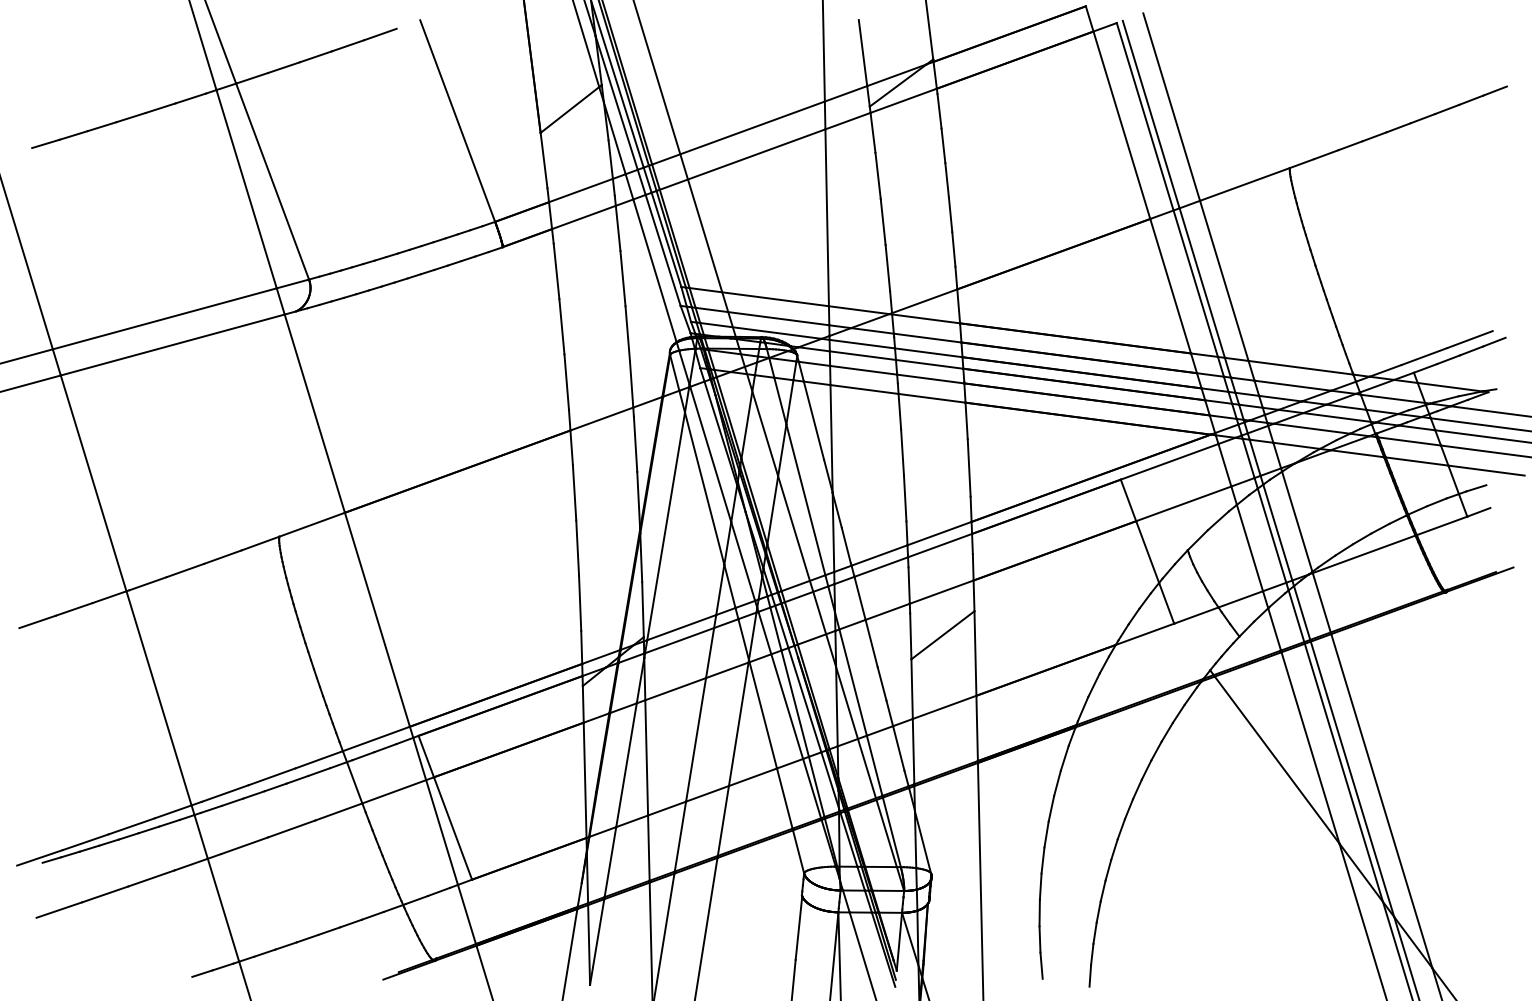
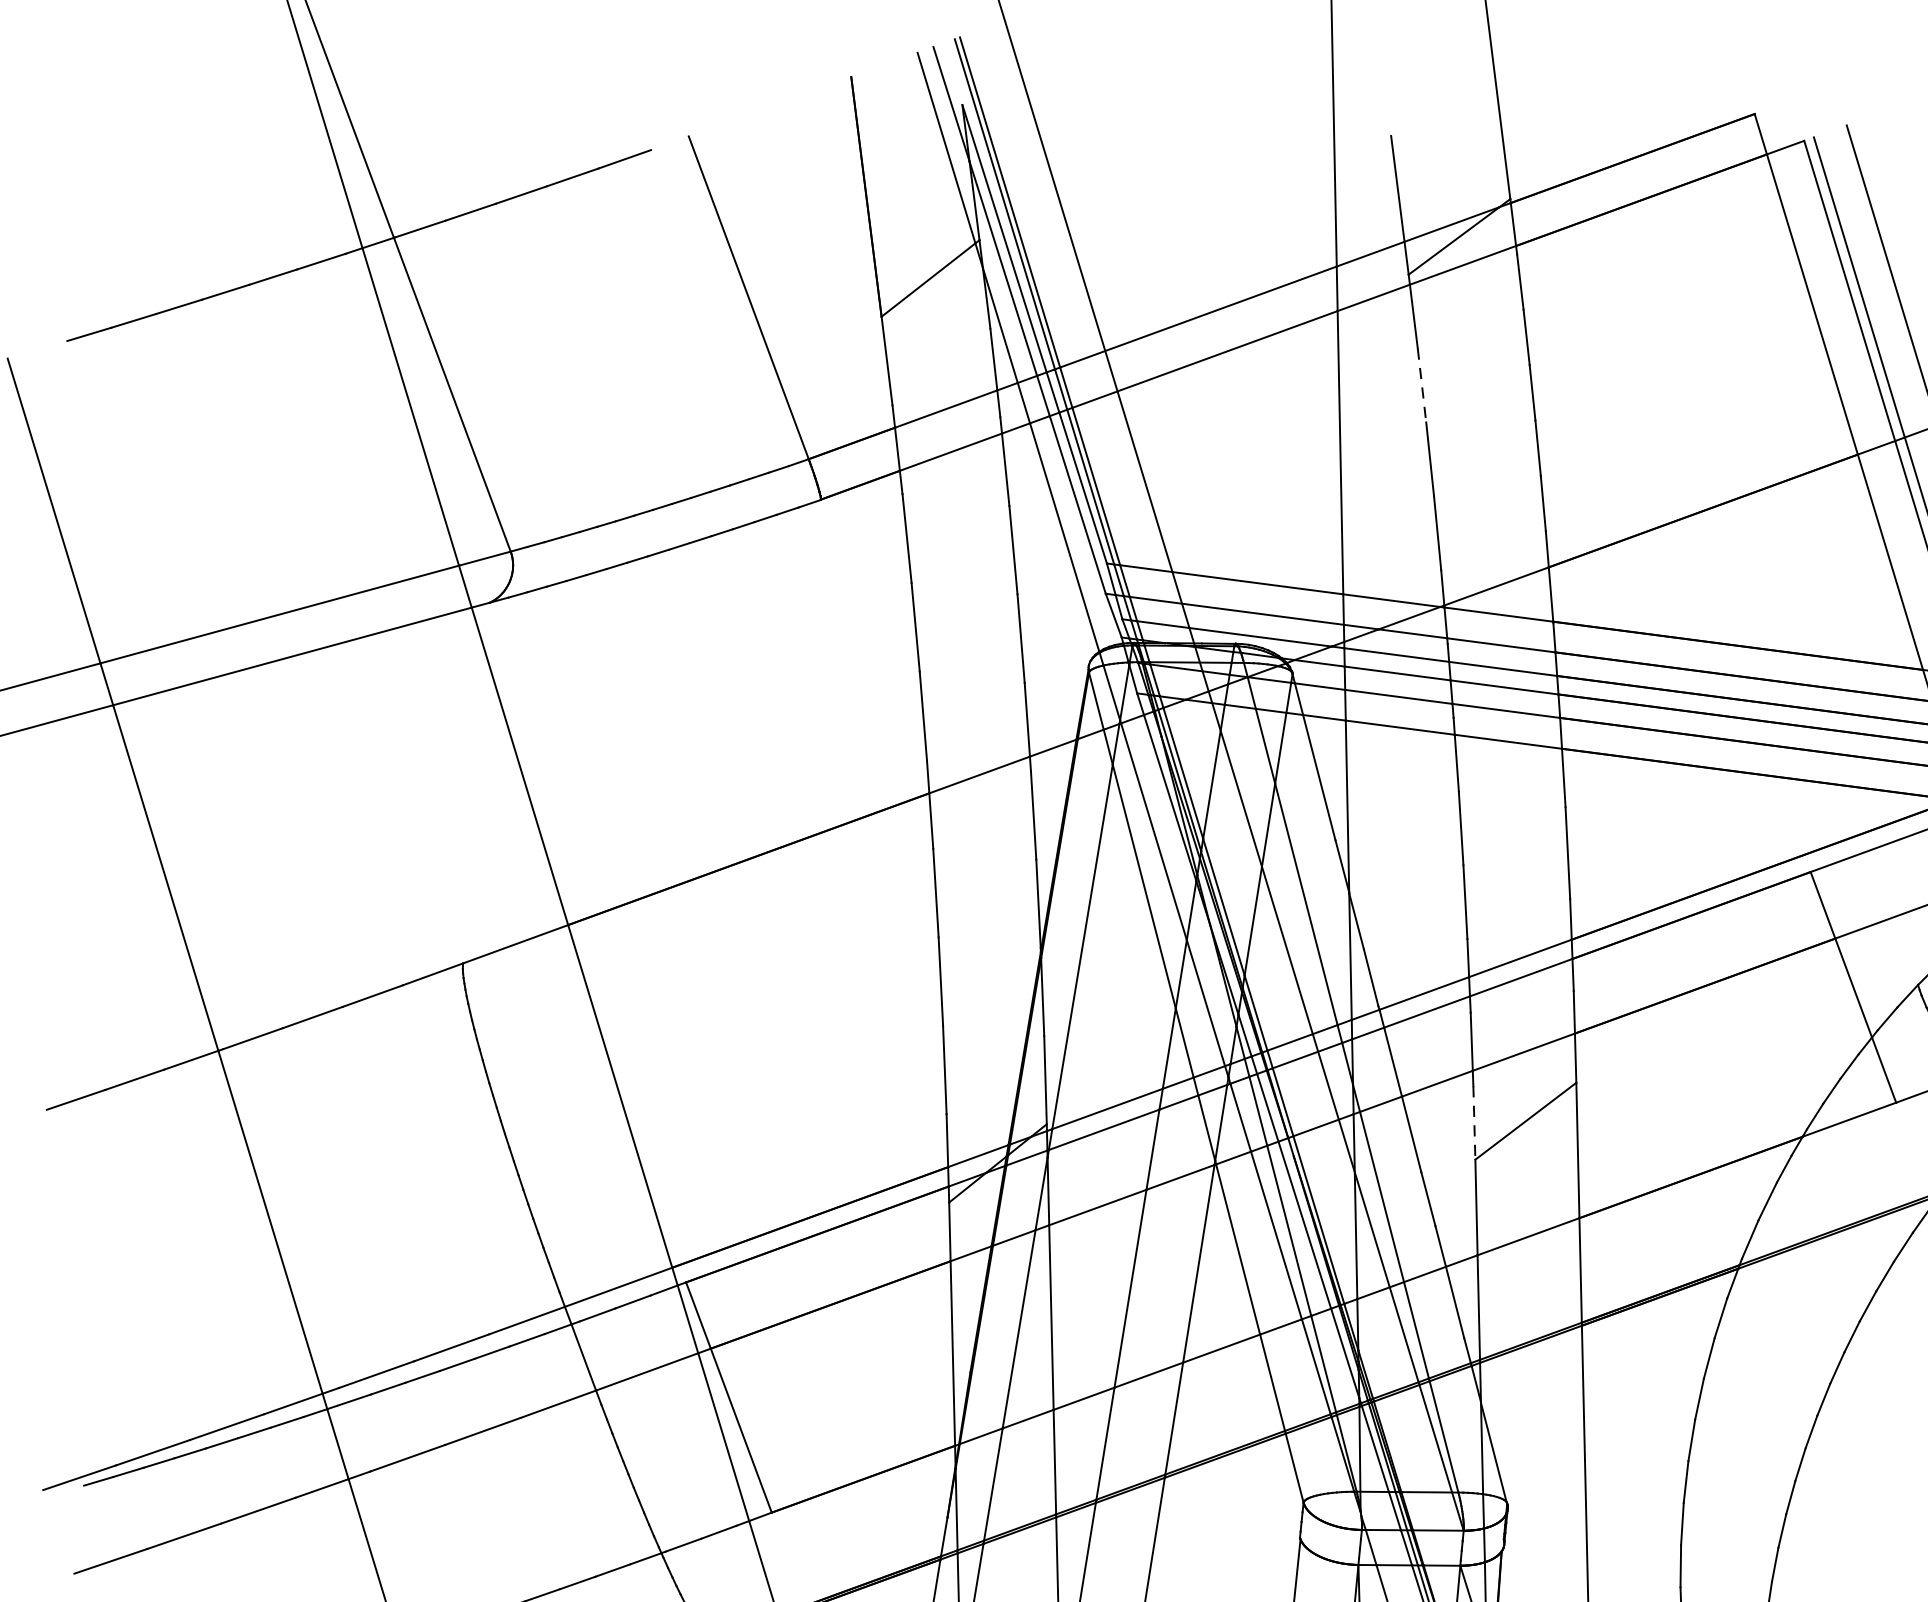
line: (878, 176) -> (1422, 386), solid -> dashed
line: (910, 636) -> (1473, 1123), solid -> dashed

